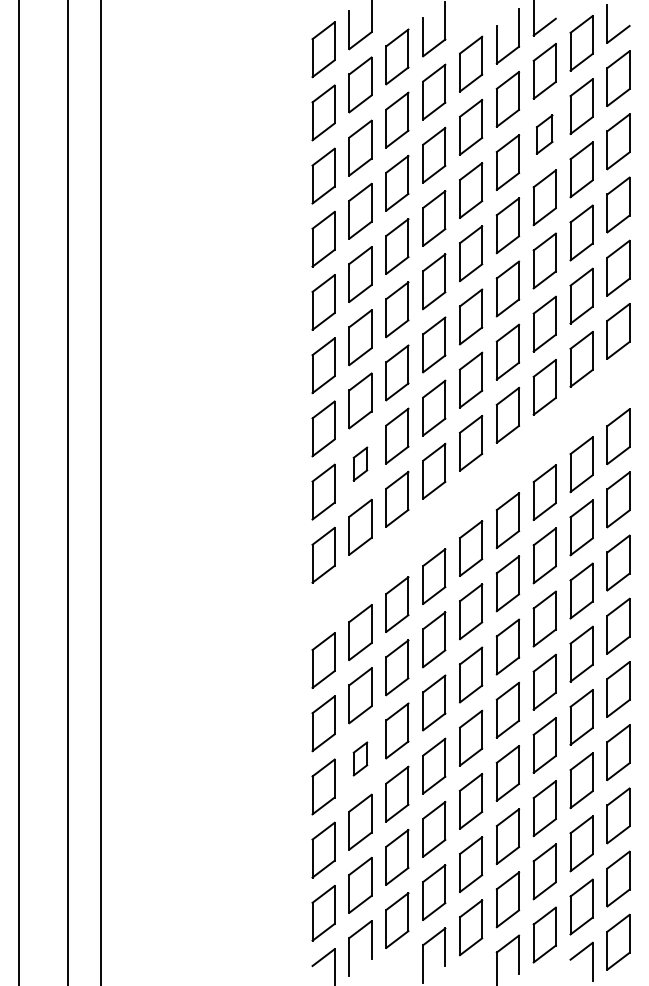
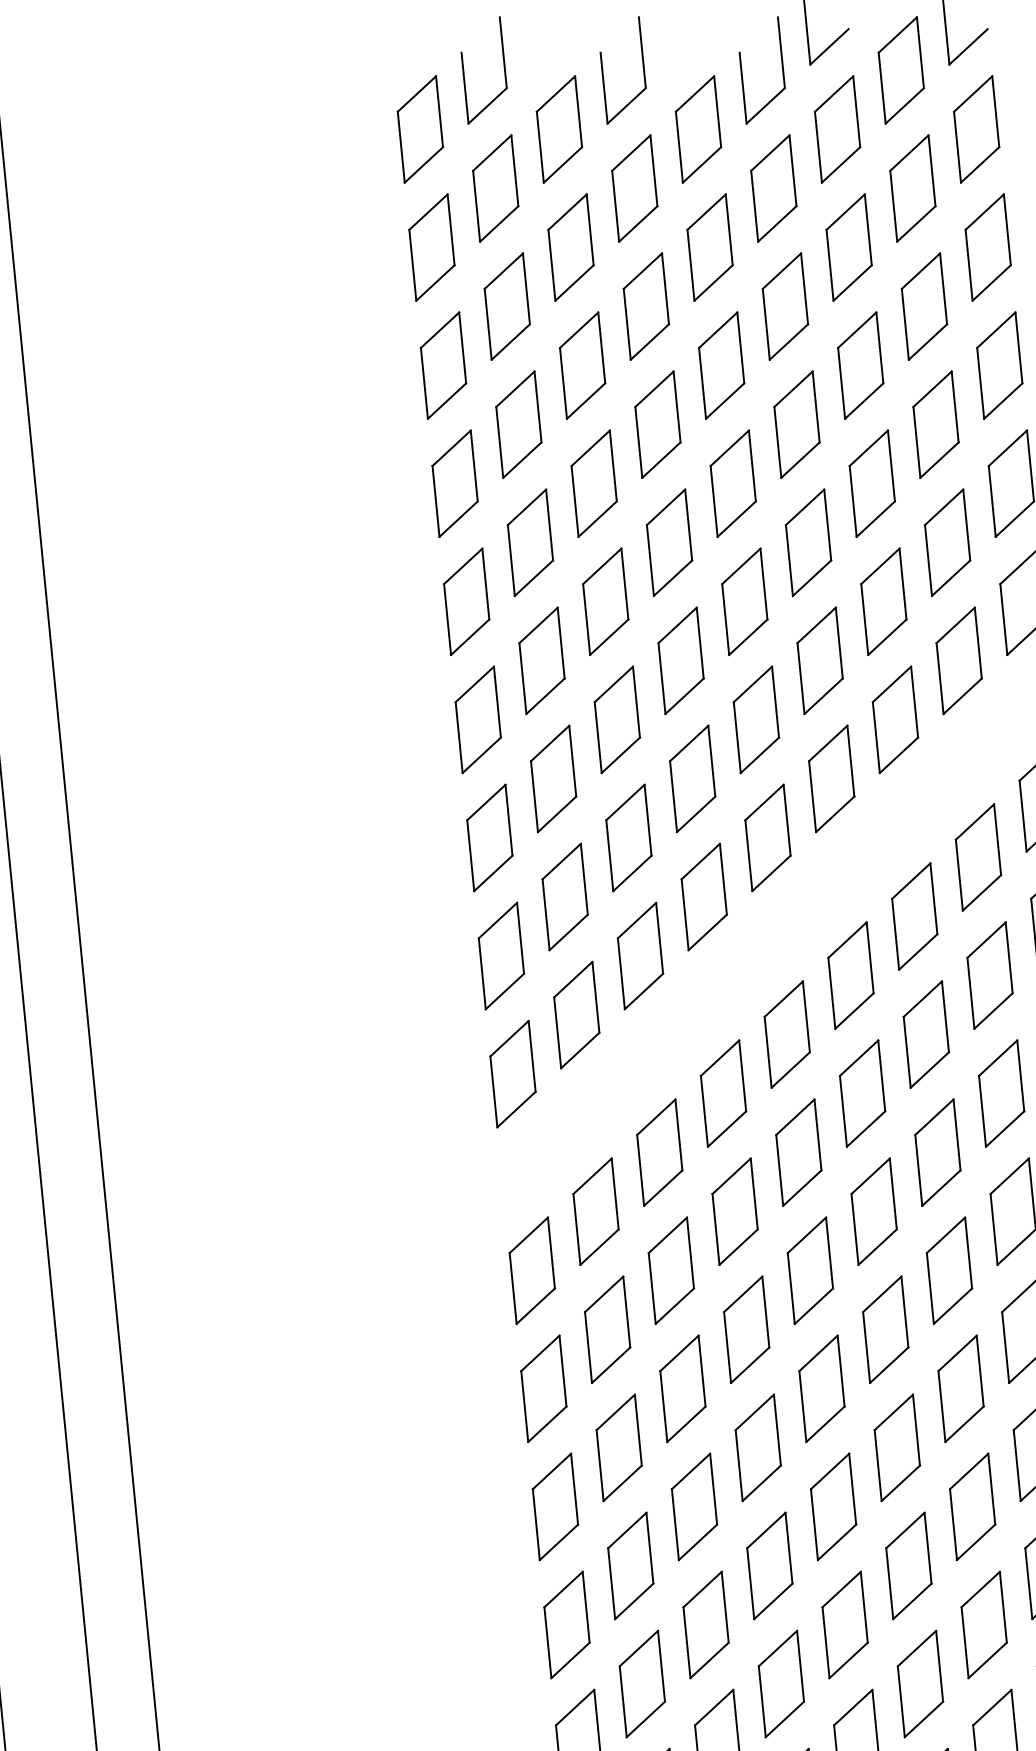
part: (544, 134) -> (848, 247), size x1.43
part: (360, 463) -> (565, 895), size x1.67
part: (360, 758) -> (619, 1447), size x1.67

